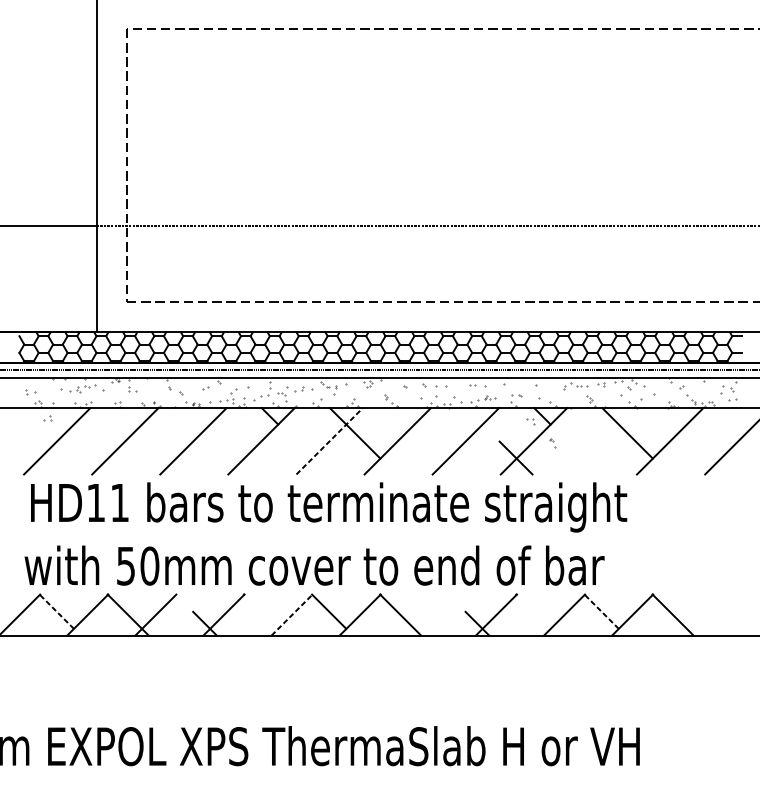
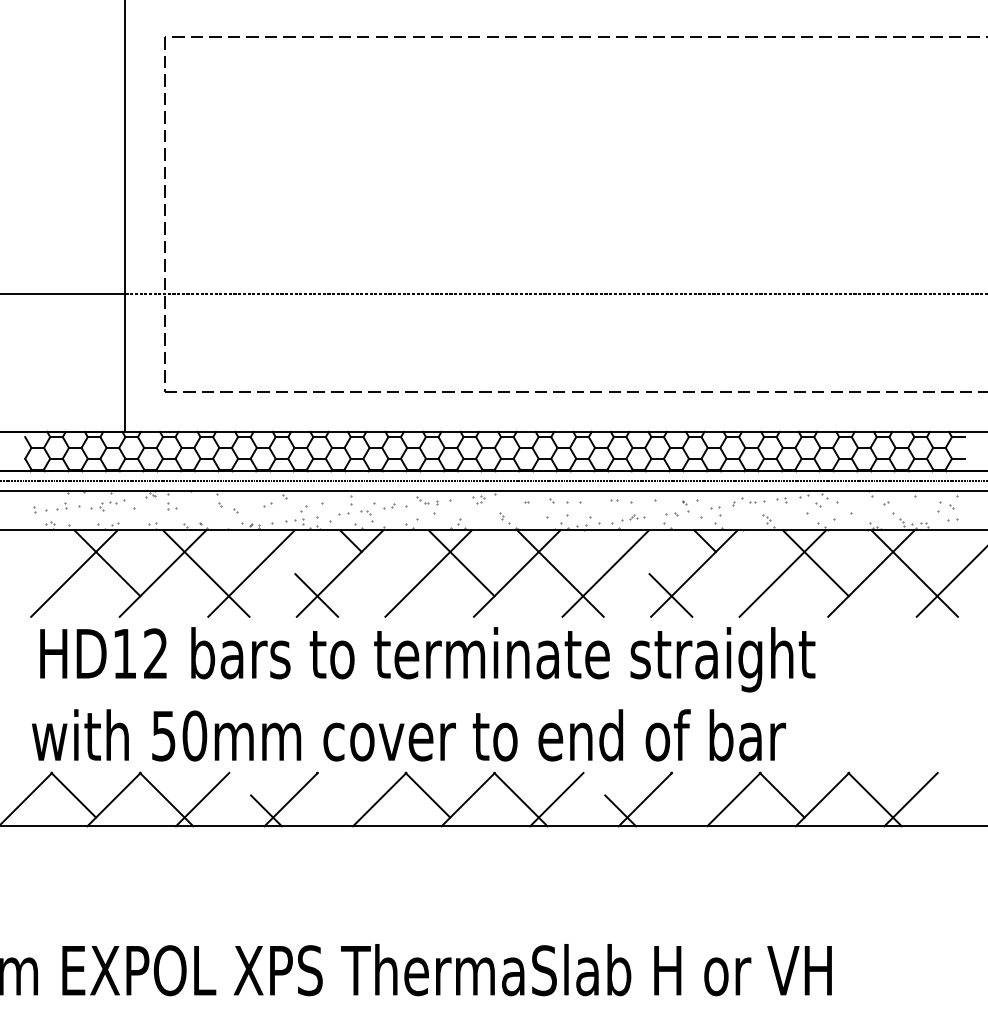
part: (47, 418) -> (61, 506), moved
part: (530, 421) -> (715, 511), moved
line: (82, 433) -> (107, 563), added
line: (158, 441) -> (206, 573), added
line: (329, 441) -> (428, 573), dashed -> solid
line: (431, 441) -> (560, 573), added
line: (601, 441) -> (782, 573), added
line: (703, 441) -> (914, 573), added
part: (552, 443) -> (685, 506), moved
line: (243, 458) -> (316, 595), added
text: (119, 502) -> (155, 653), HD11 -> HD12
line: (56, 611) -> (73, 795), dashed -> solid
line: (601, 611) -> (782, 795), dashed -> solid
line: (291, 614) -> (379, 799), dashed -> solid
line: (428, 614) -> (556, 799), added
line: (700, 614) -> (910, 799), added

